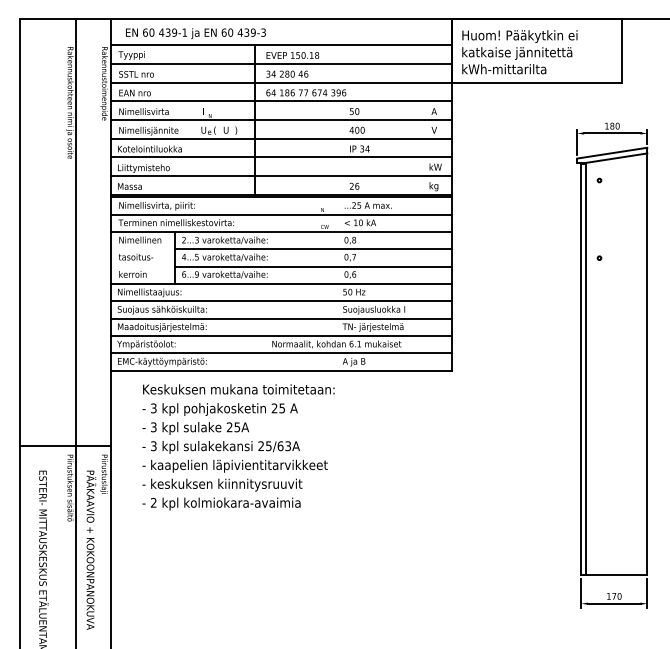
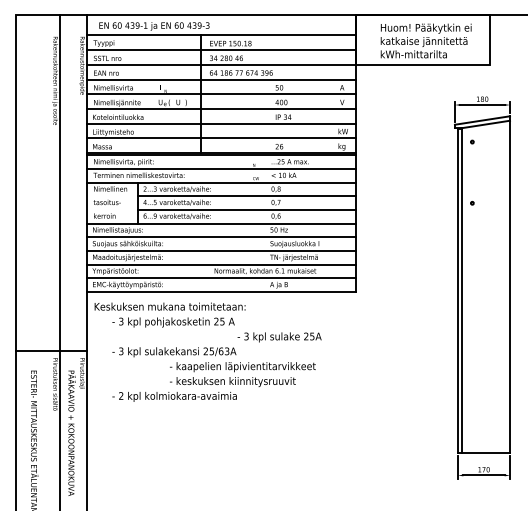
text: (519, 52) -> (425, 41), moved
text: (238, 389) -> (169, 306), moved
text: (195, 428) -> (279, 337), moved
text: (234, 475) -> (242, 374), moved

